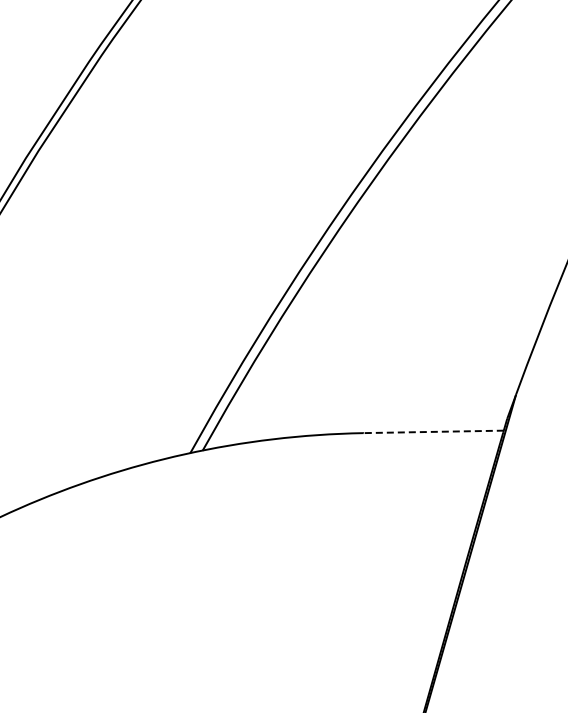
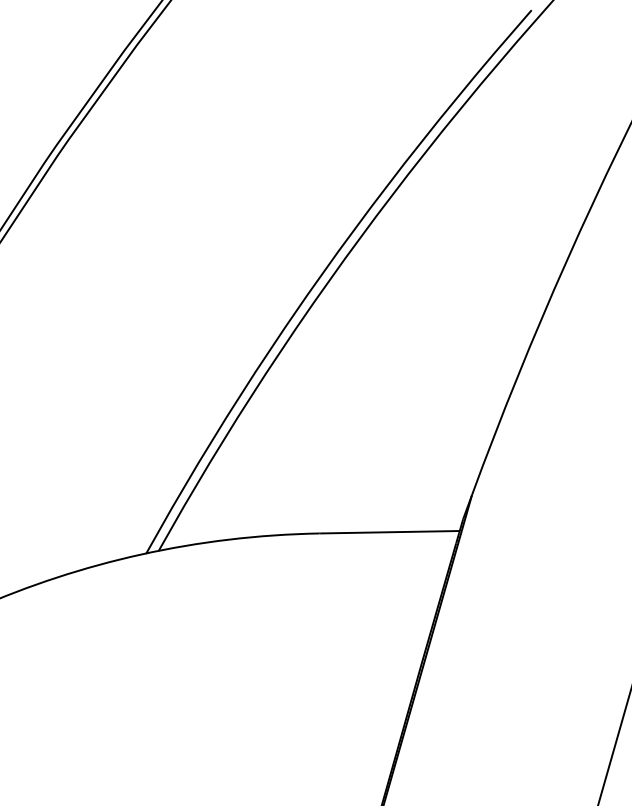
line: (433, 432) -> (389, 532), dashed -> solid

